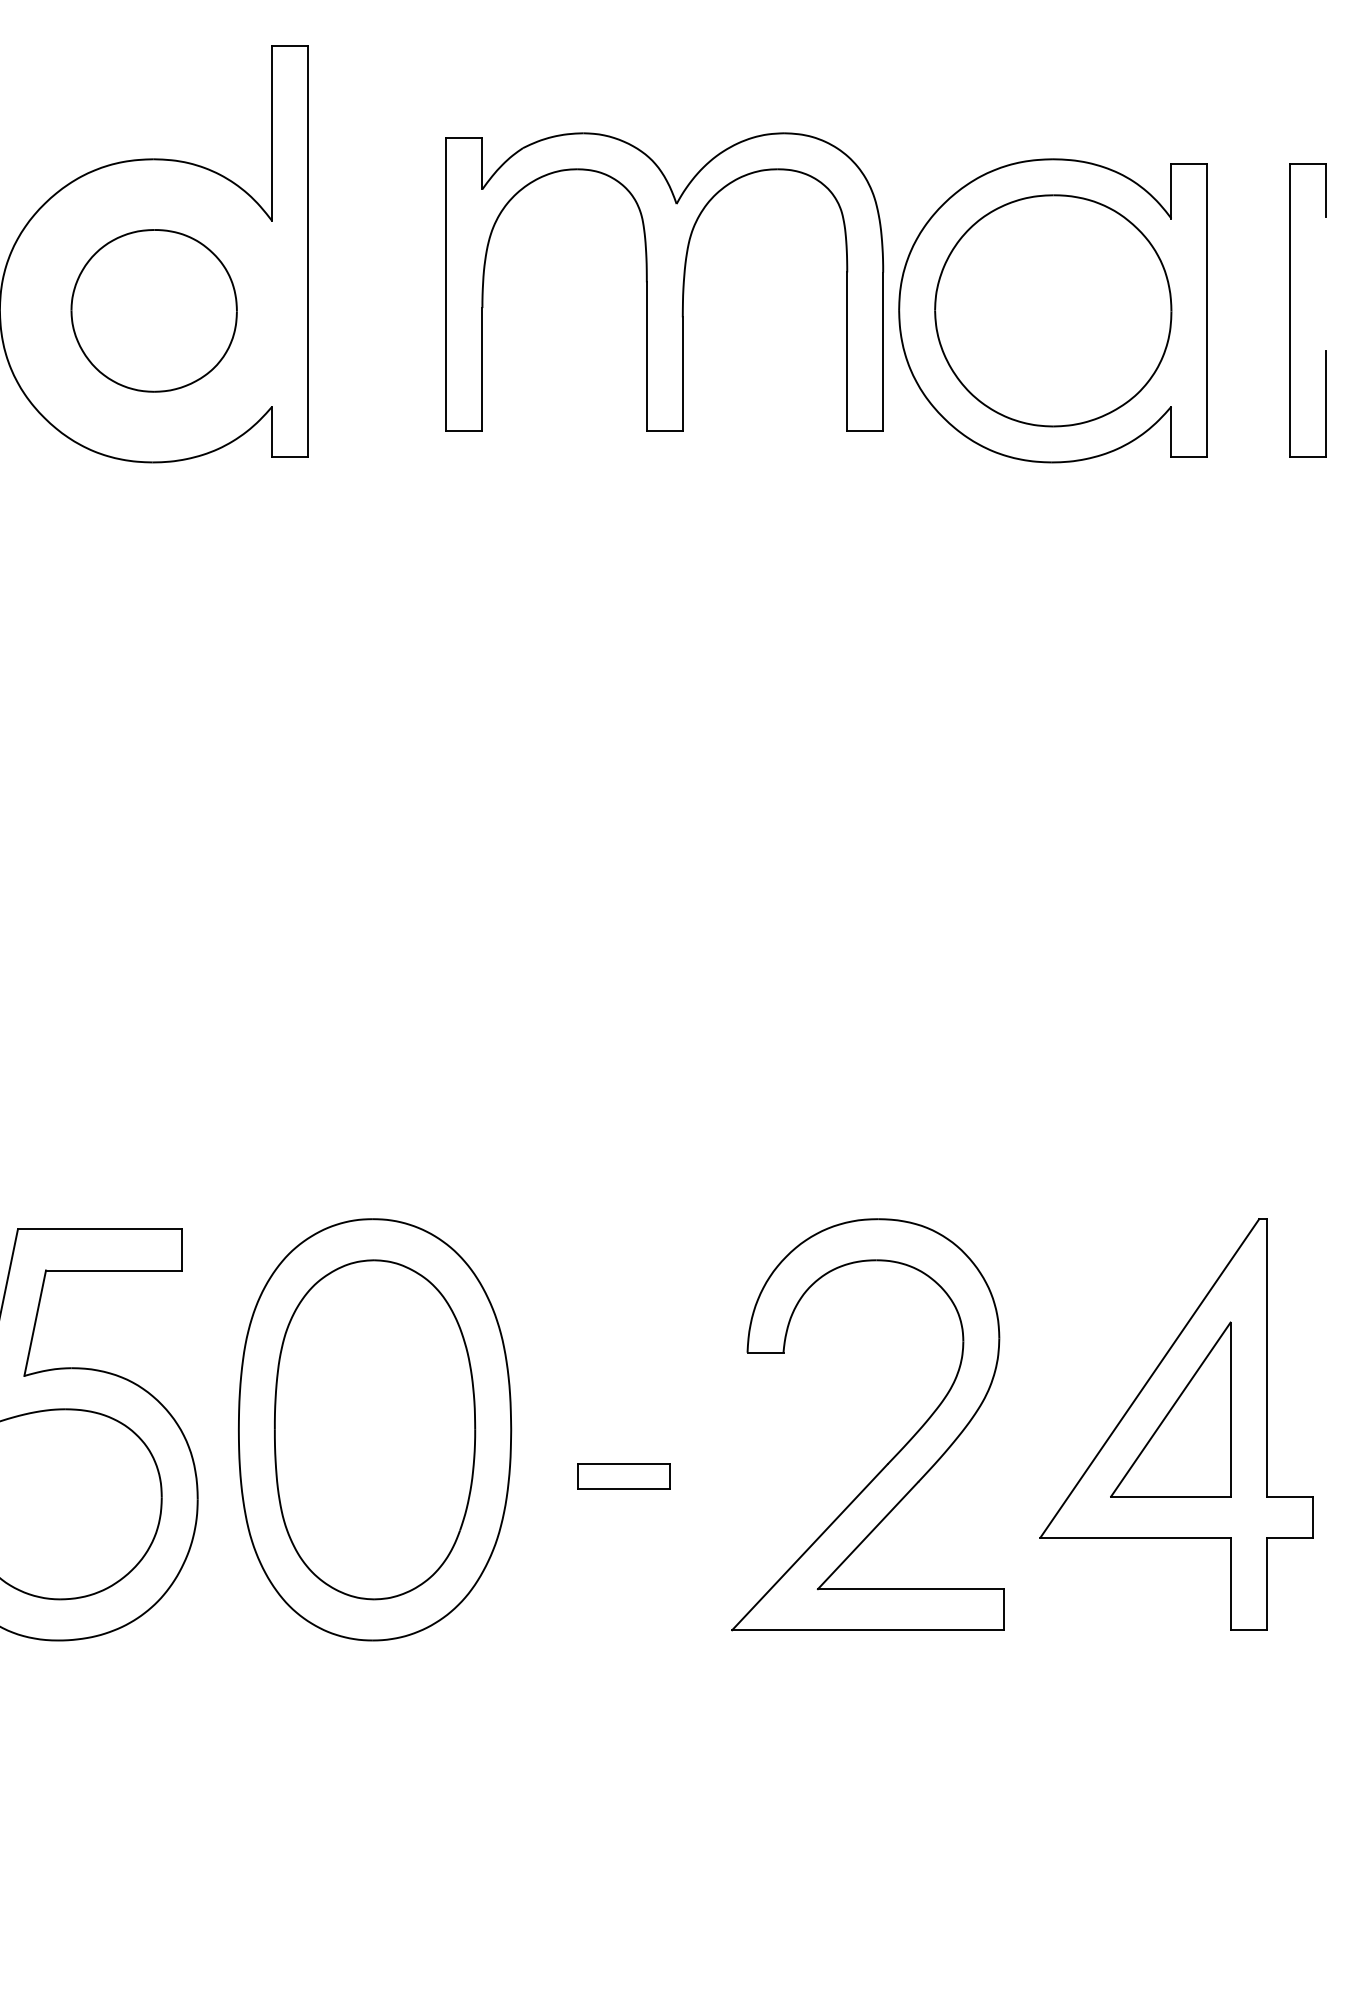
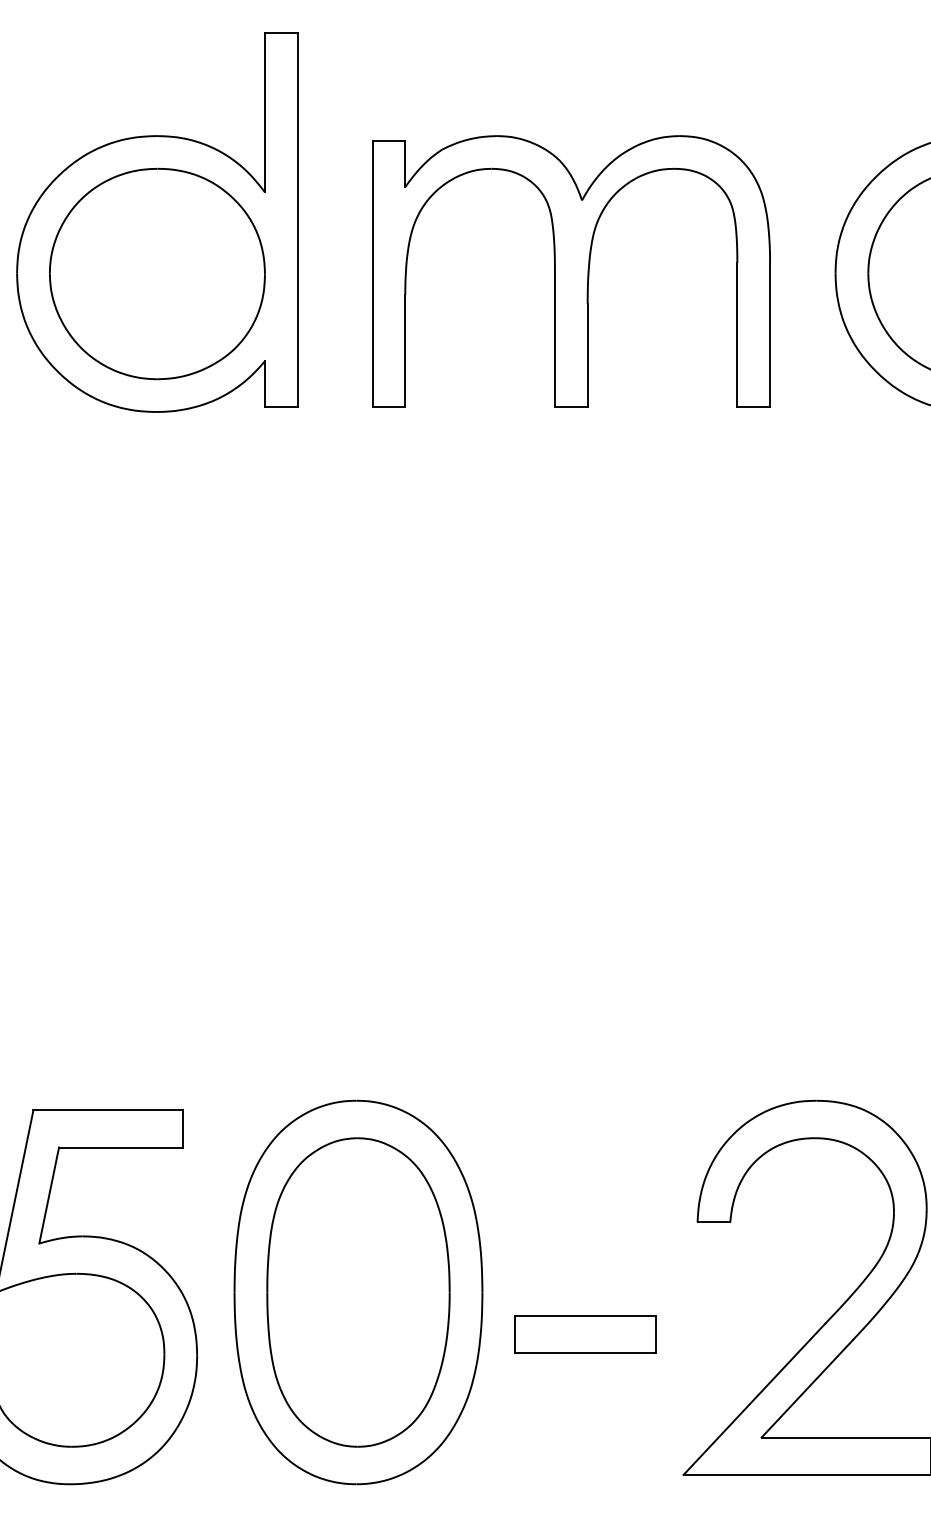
part: (664, 281) -> (571, 270), moved
part: (154, 310) -> (157, 273), size x1.43
part: (623, 1476) -> (584, 1334), size x1.67

